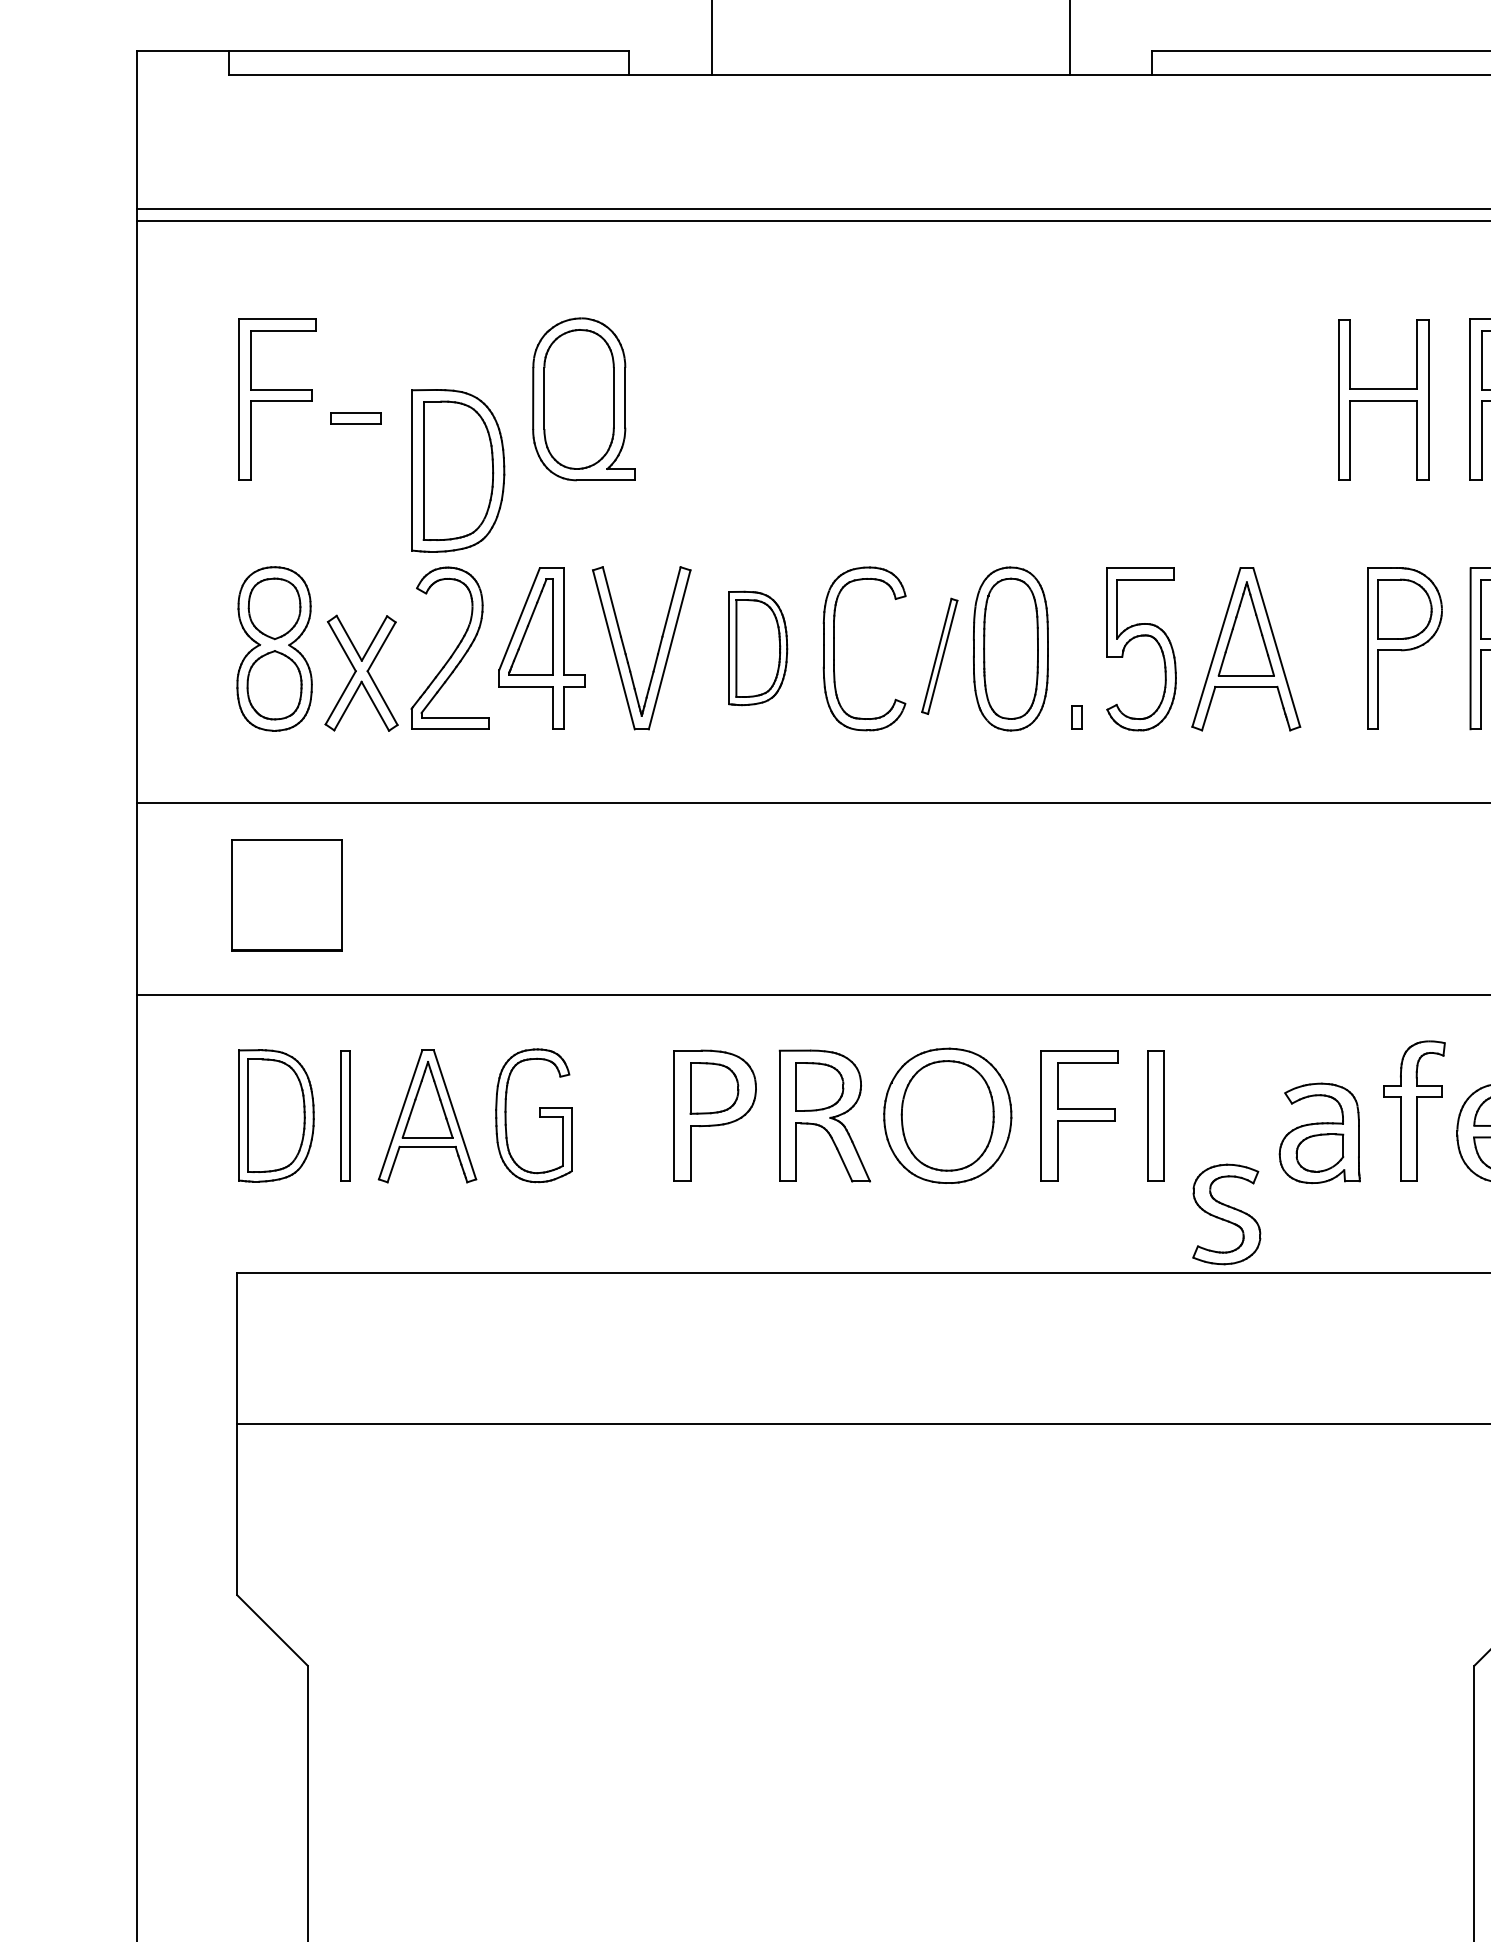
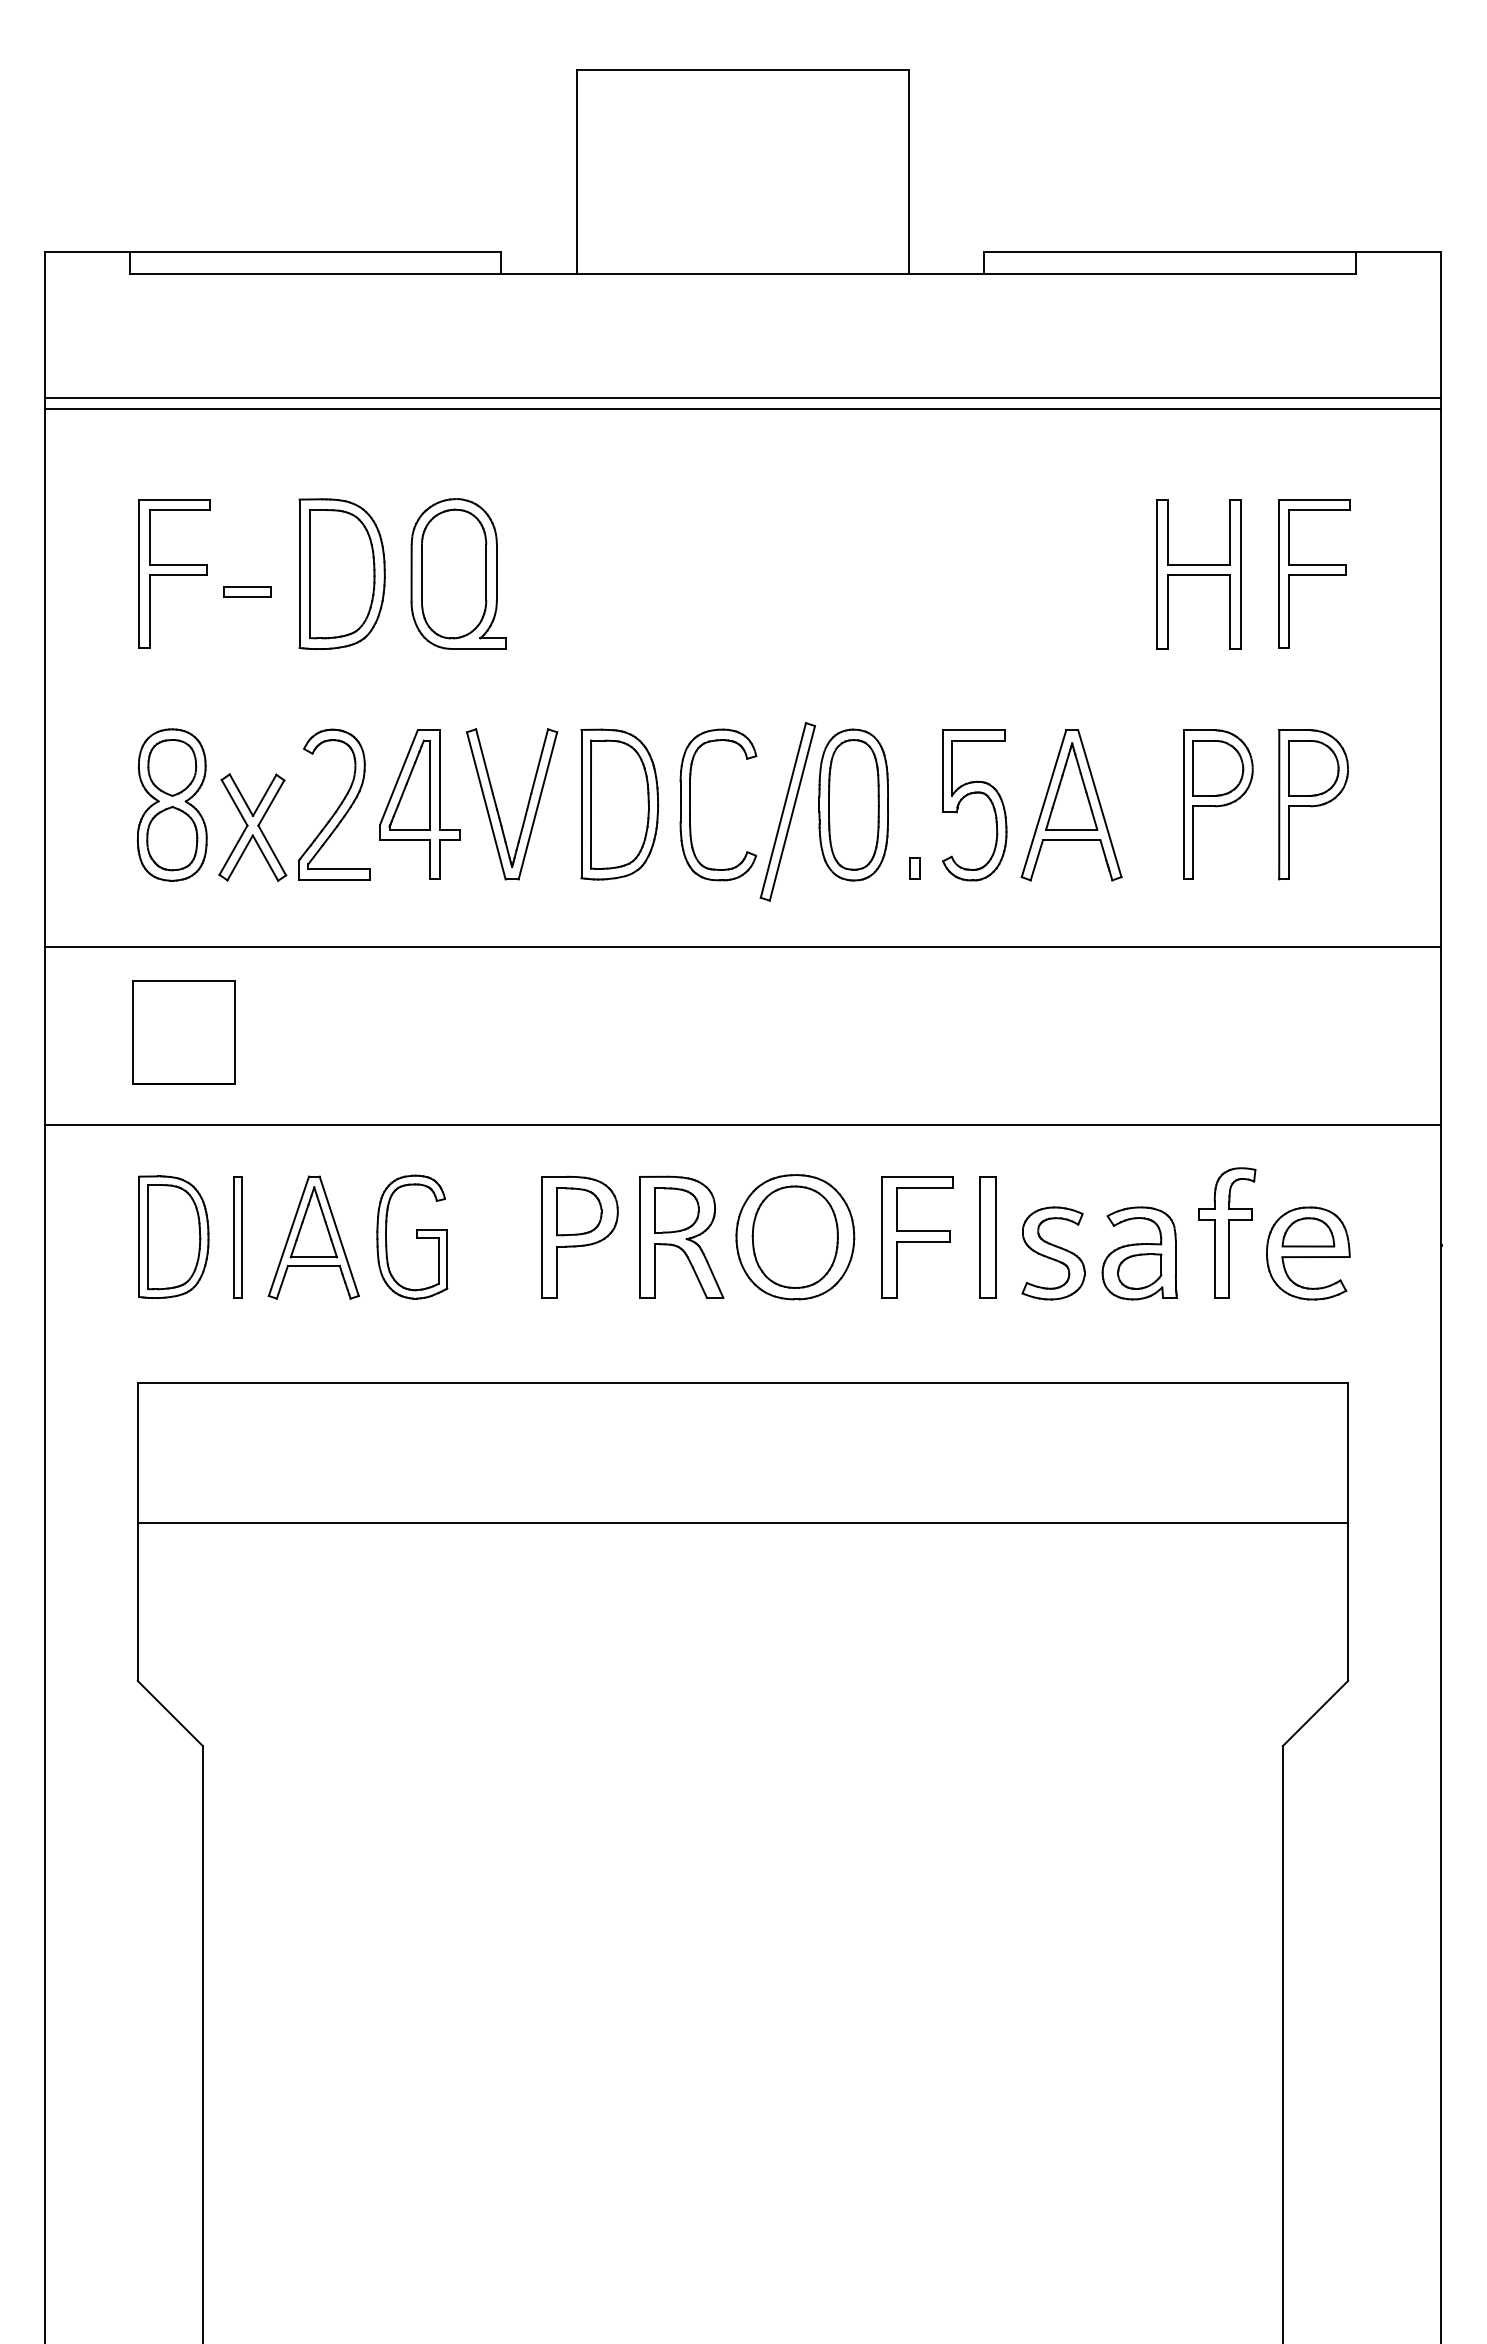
part: (457, 470) -> (341, 573), moved
part: (757, 648) -> (619, 804), size x1.43
part: (939, 655) -> (787, 811), size x1.67
part: (1226, 1214) -> (1053, 1253), moved

